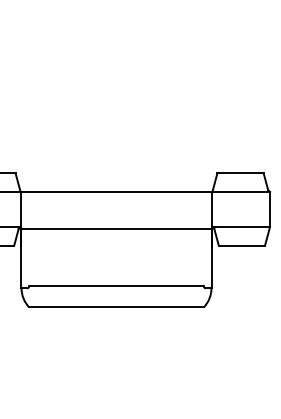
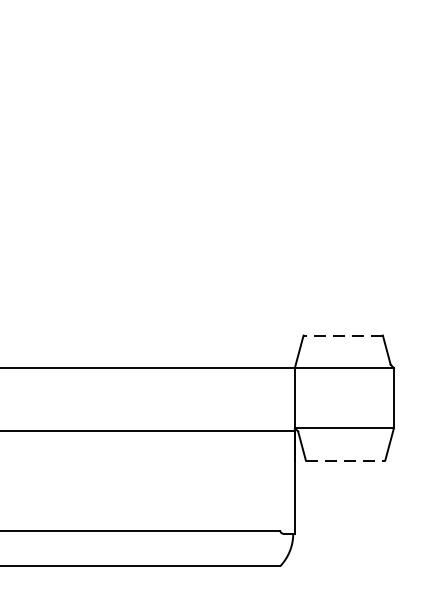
line: (240, 173) -> (343, 336), solid -> dashed
line: (242, 245) -> (346, 460), solid -> dashed

